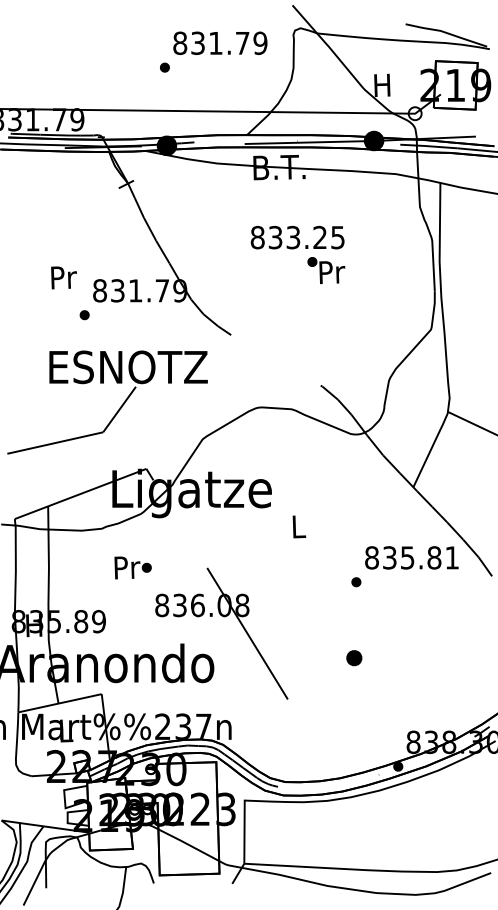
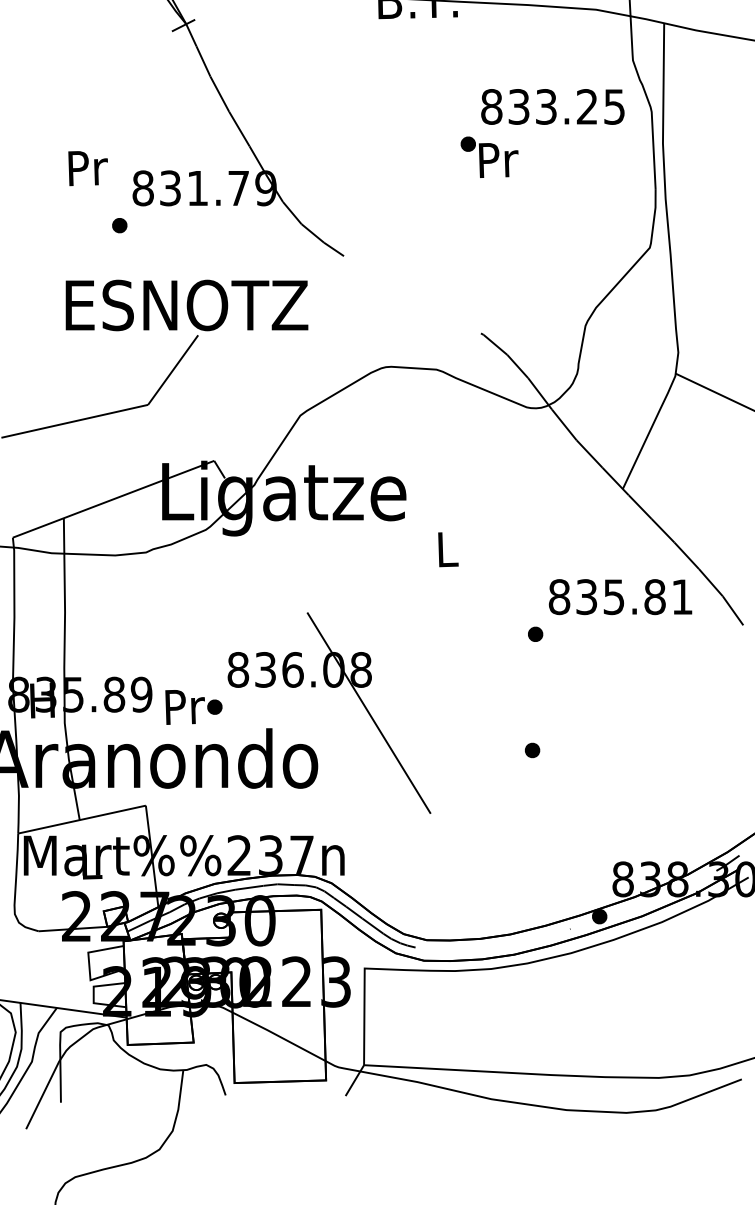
text: (297, 237) -> (552, 106), moved
text: (132, 567) -> (192, 706), moved
part: (354, 657) -> (532, 749), size x0.62

